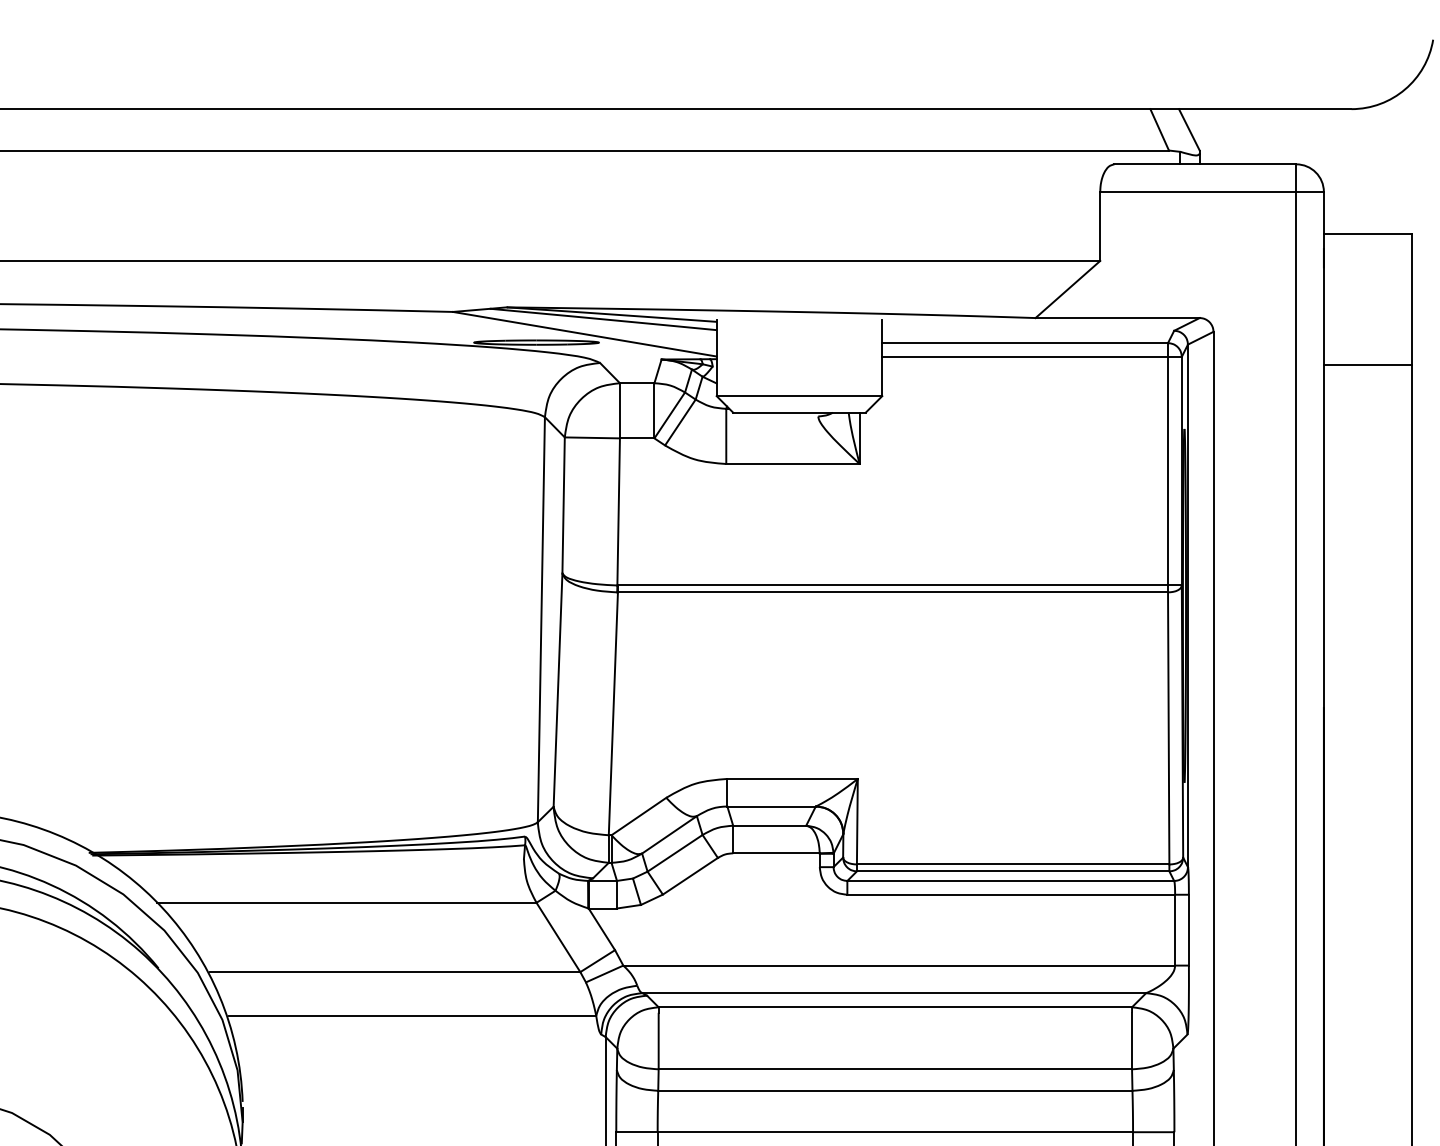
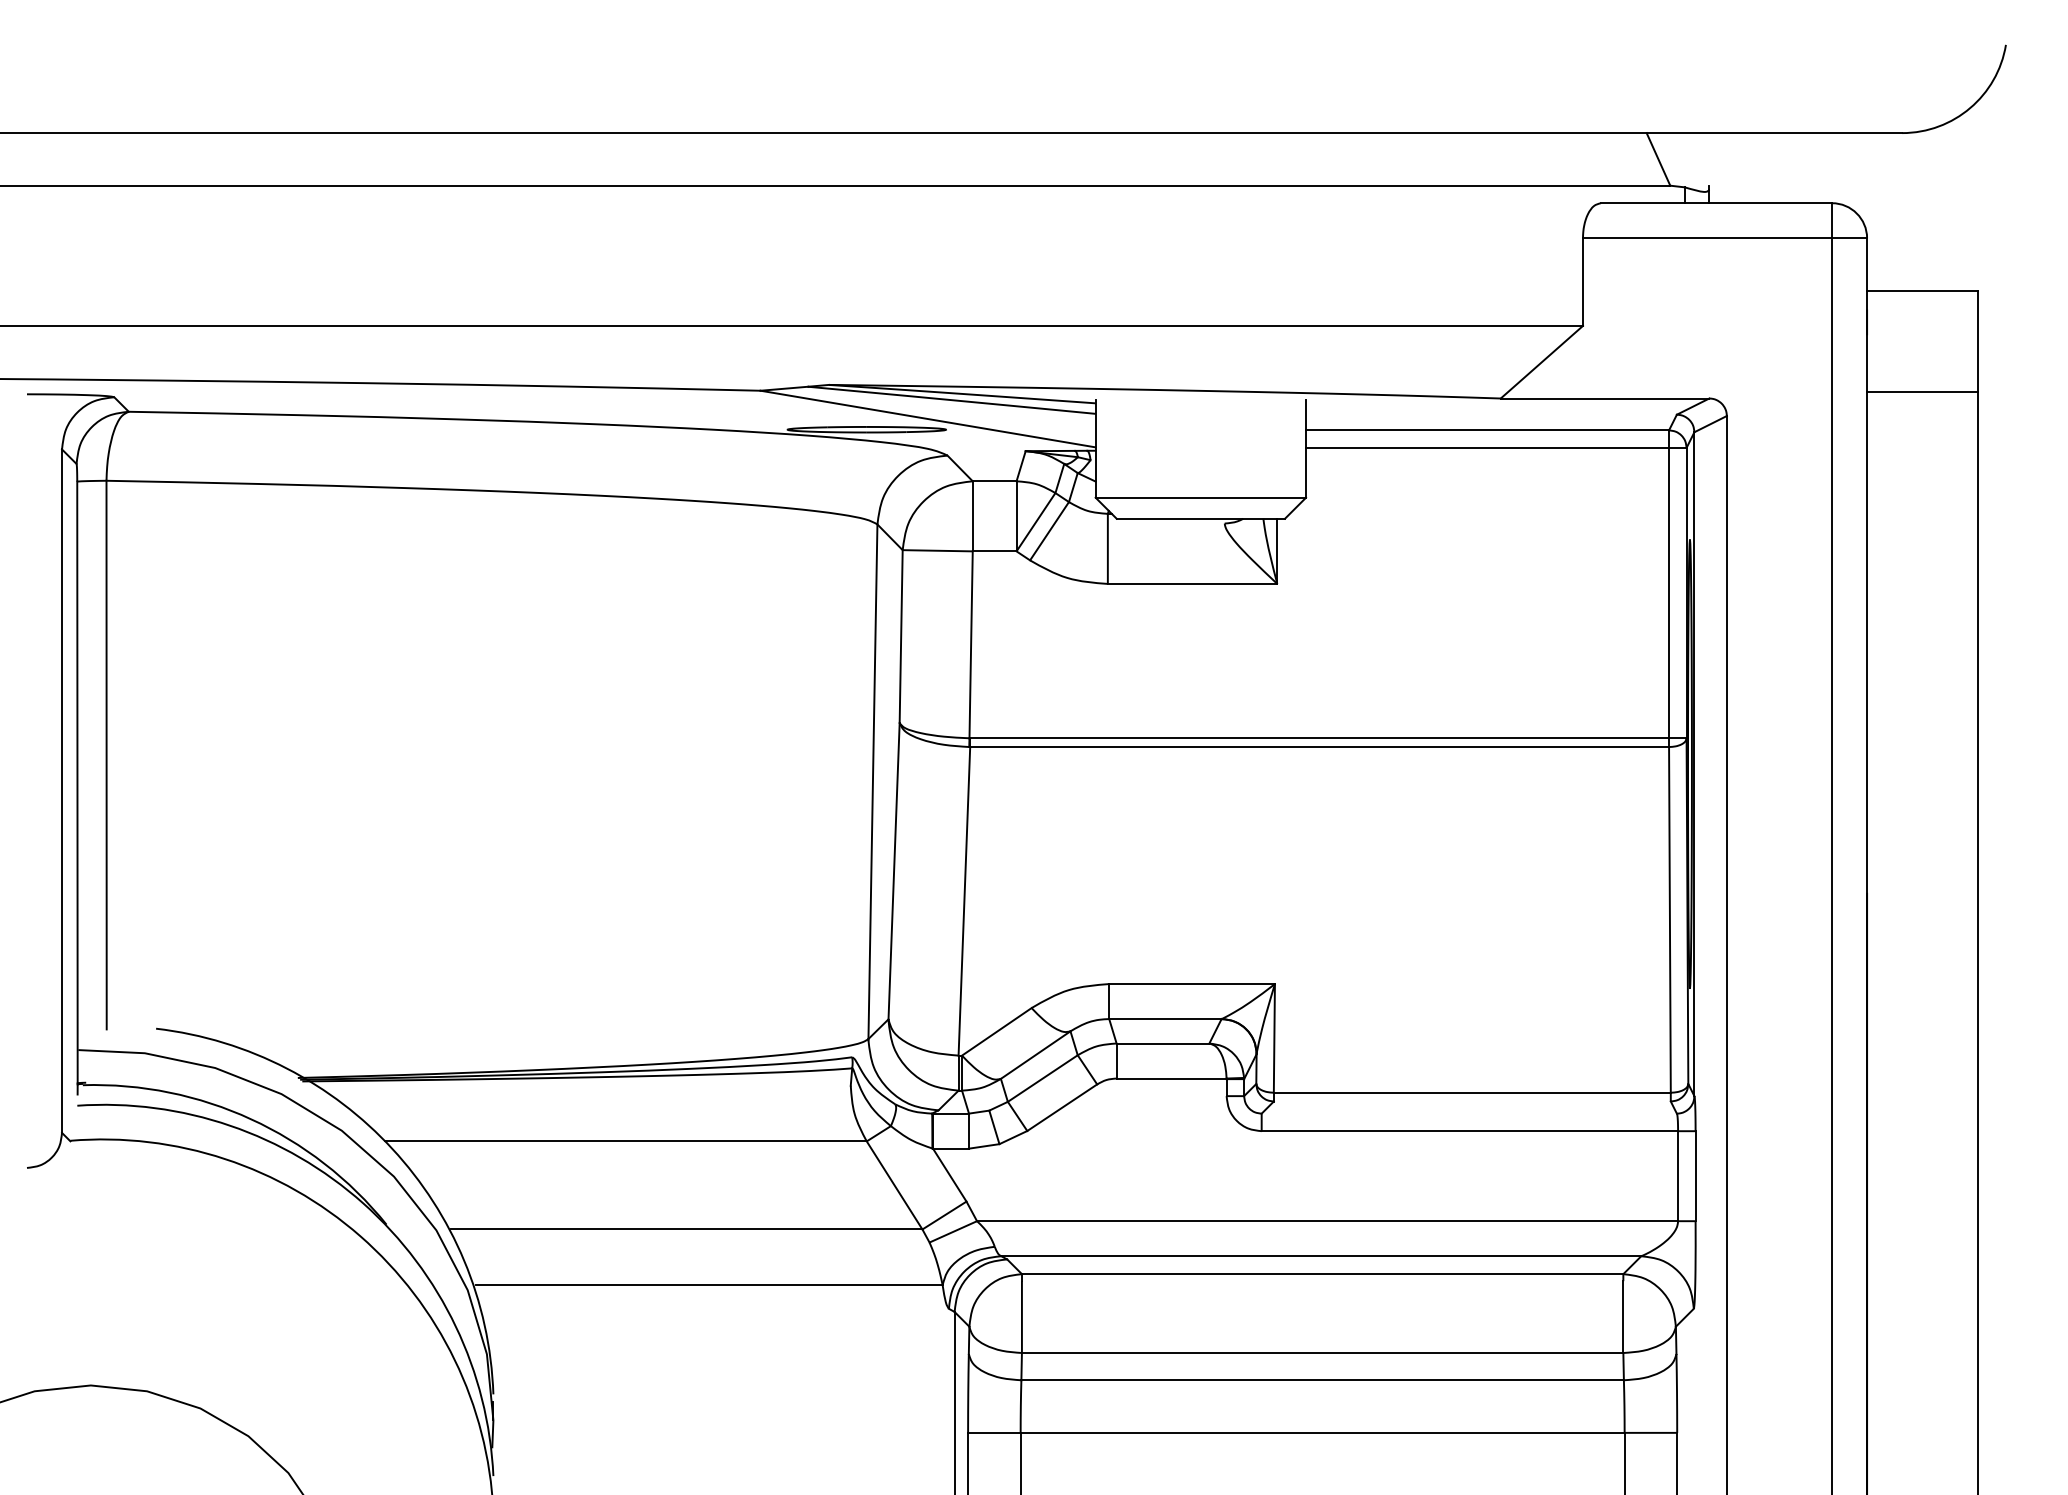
line: (1189, 129) -> (1696, 159), removed
line: (1367, 365) -> (1922, 392), moved
line: (1012, 871) -> (1471, 1101), removed
line: (1010, 880) -> (1468, 1113), removed

